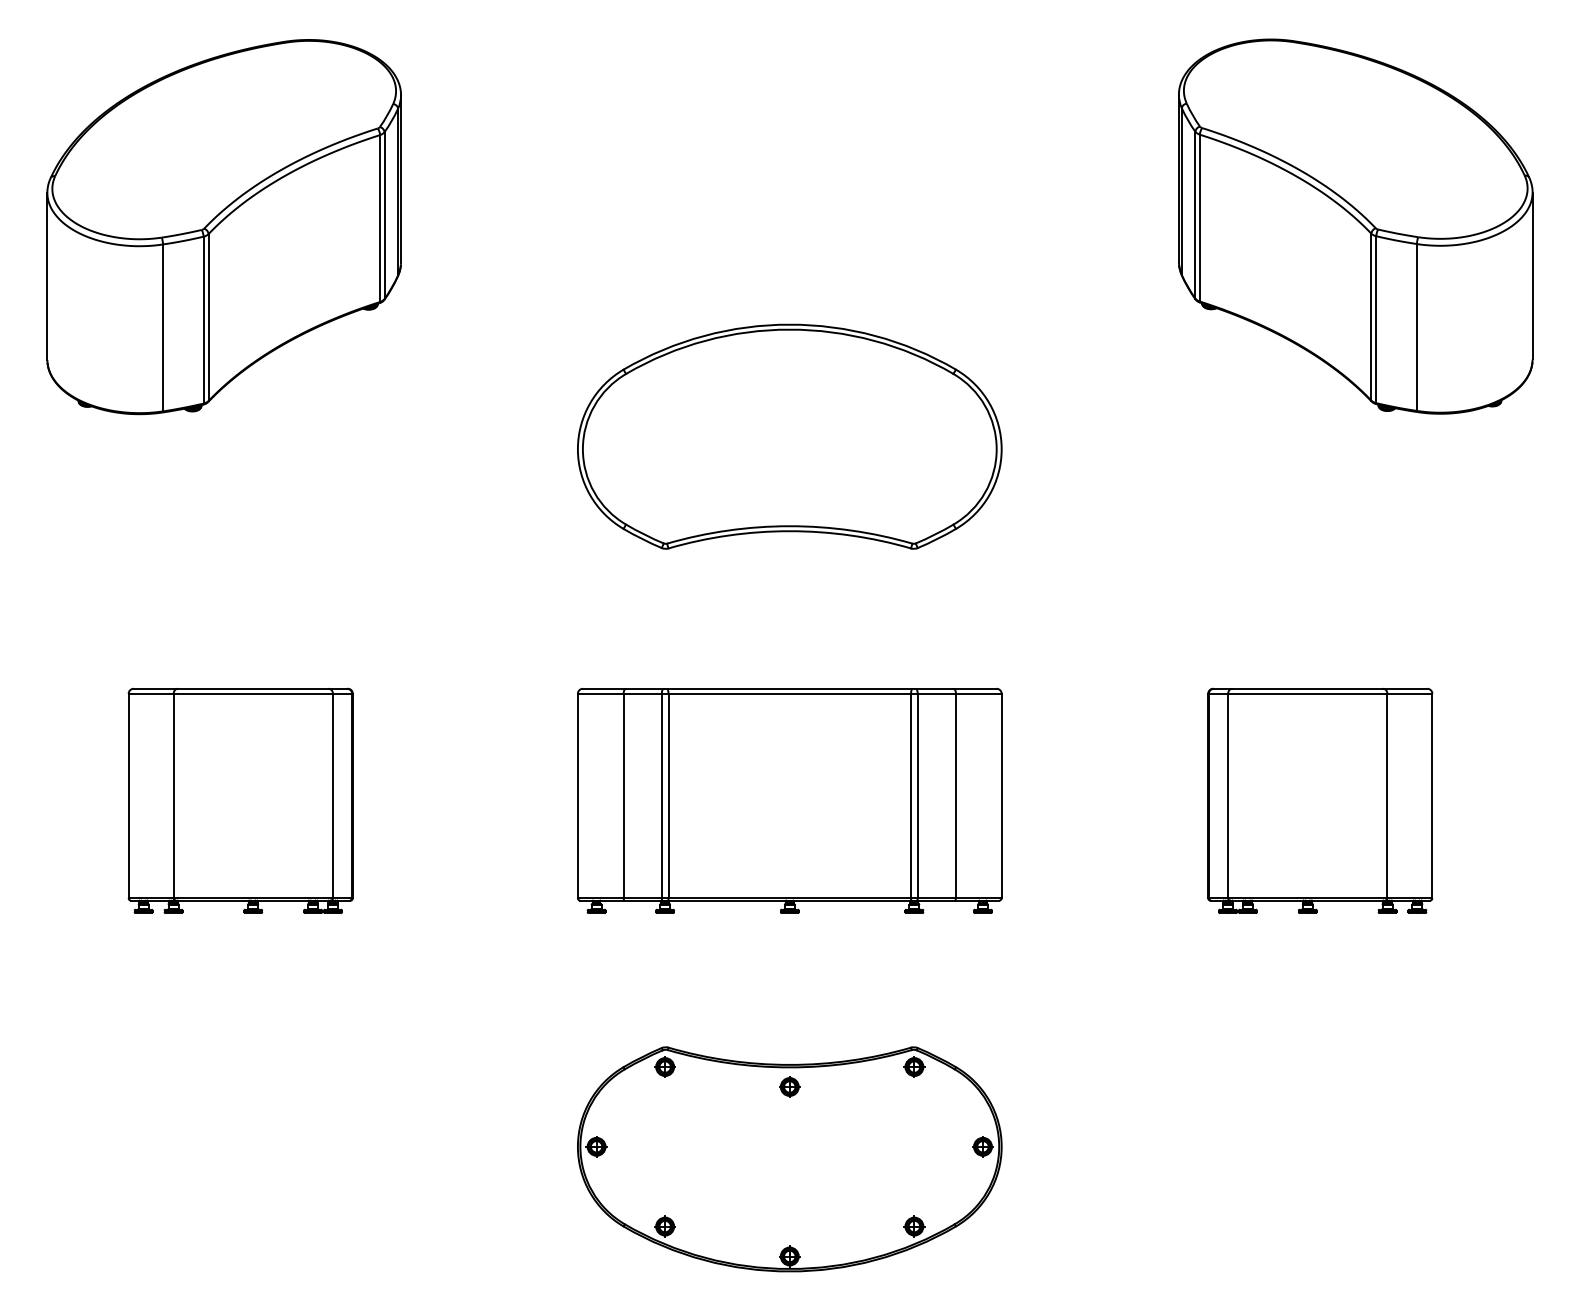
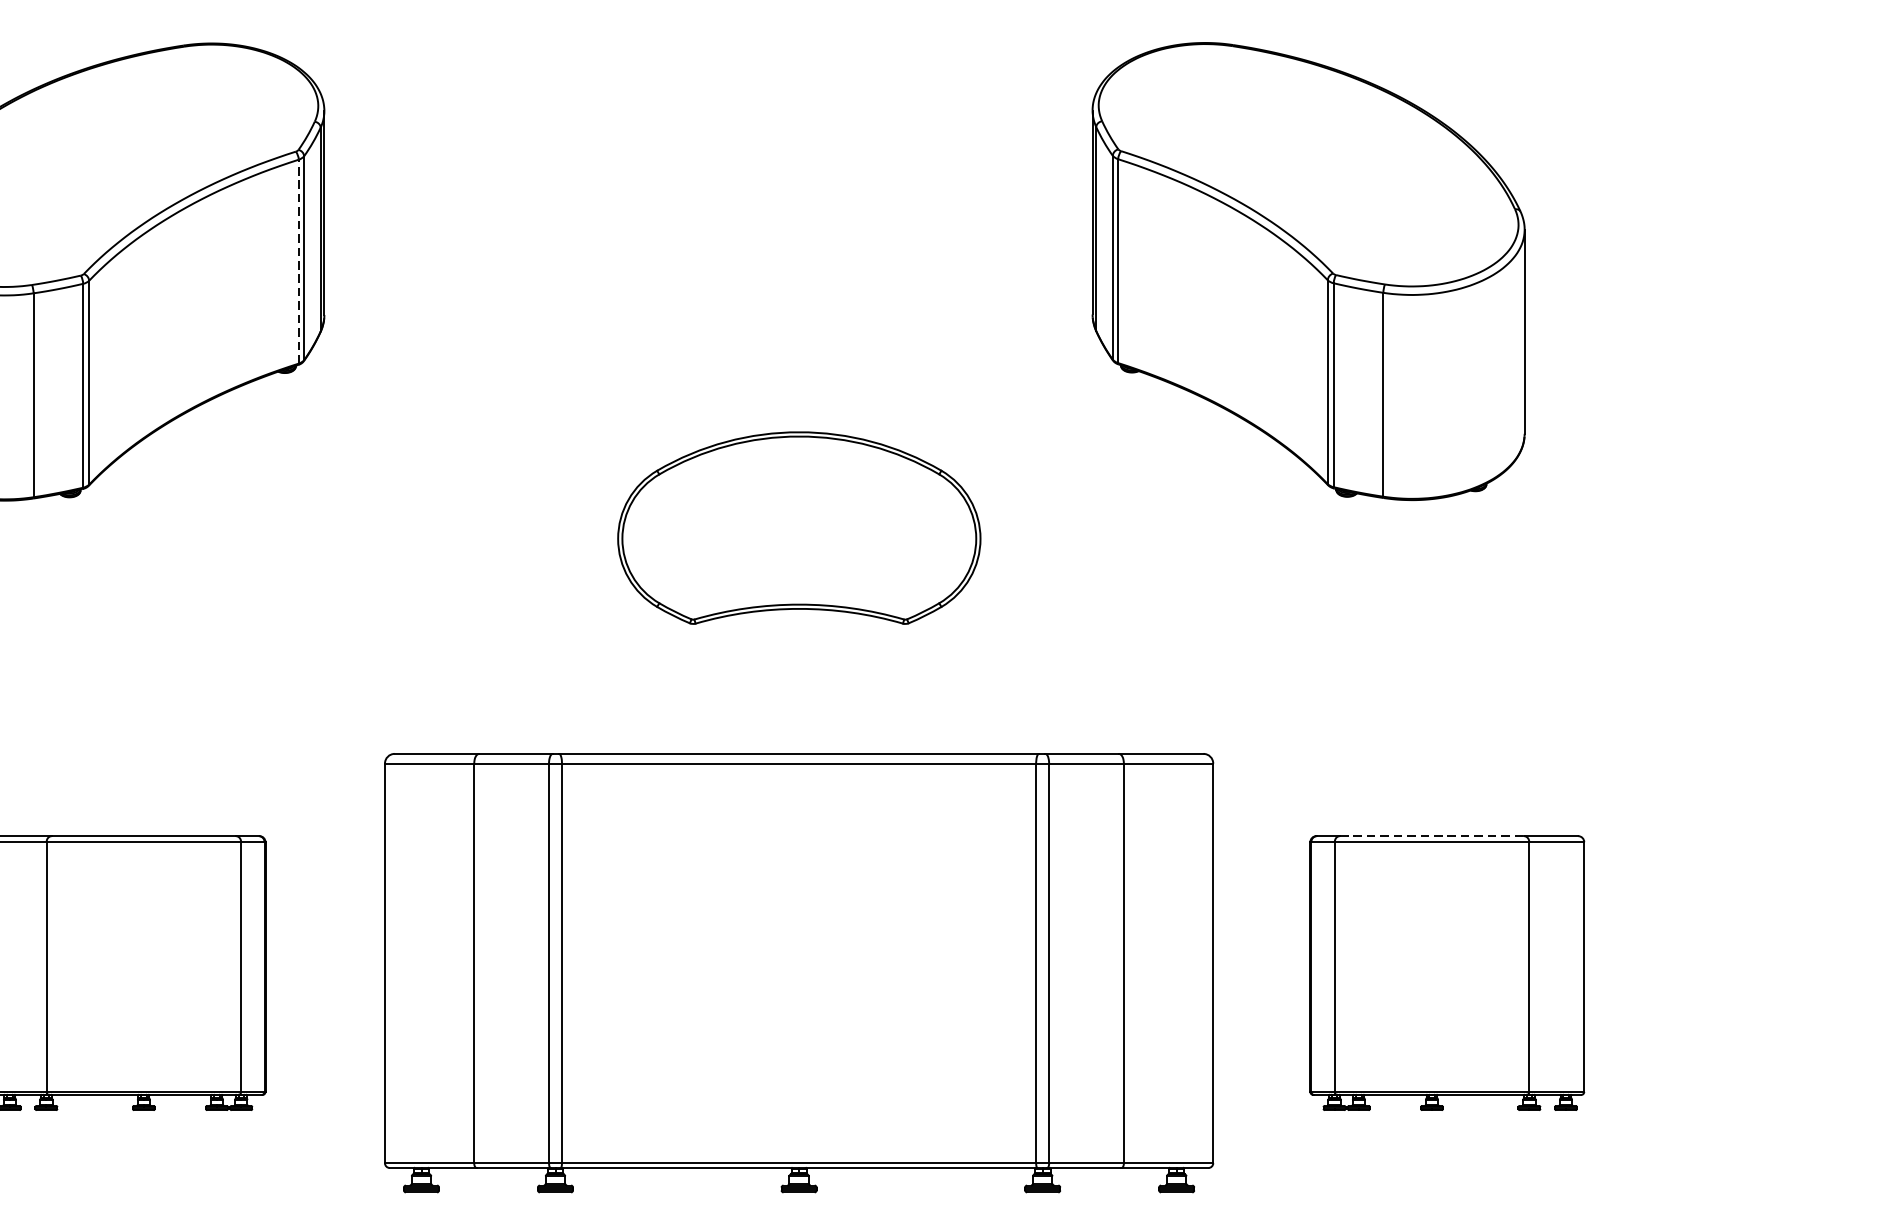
line: (380, 218) -> (299, 261), solid -> dashed
part: (1355, 226) -> (1308, 271), moved
part: (789, 436) -> (798, 527), size x0.7
line: (1308, 688) -> (1432, 835), solid -> dashed
part: (789, 800) -> (798, 972), size x1.6

